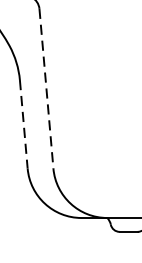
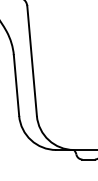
line: (47, 89) -> (32, 61), dashed -> solid
line: (23, 124) -> (16, 85), dashed -> solid

